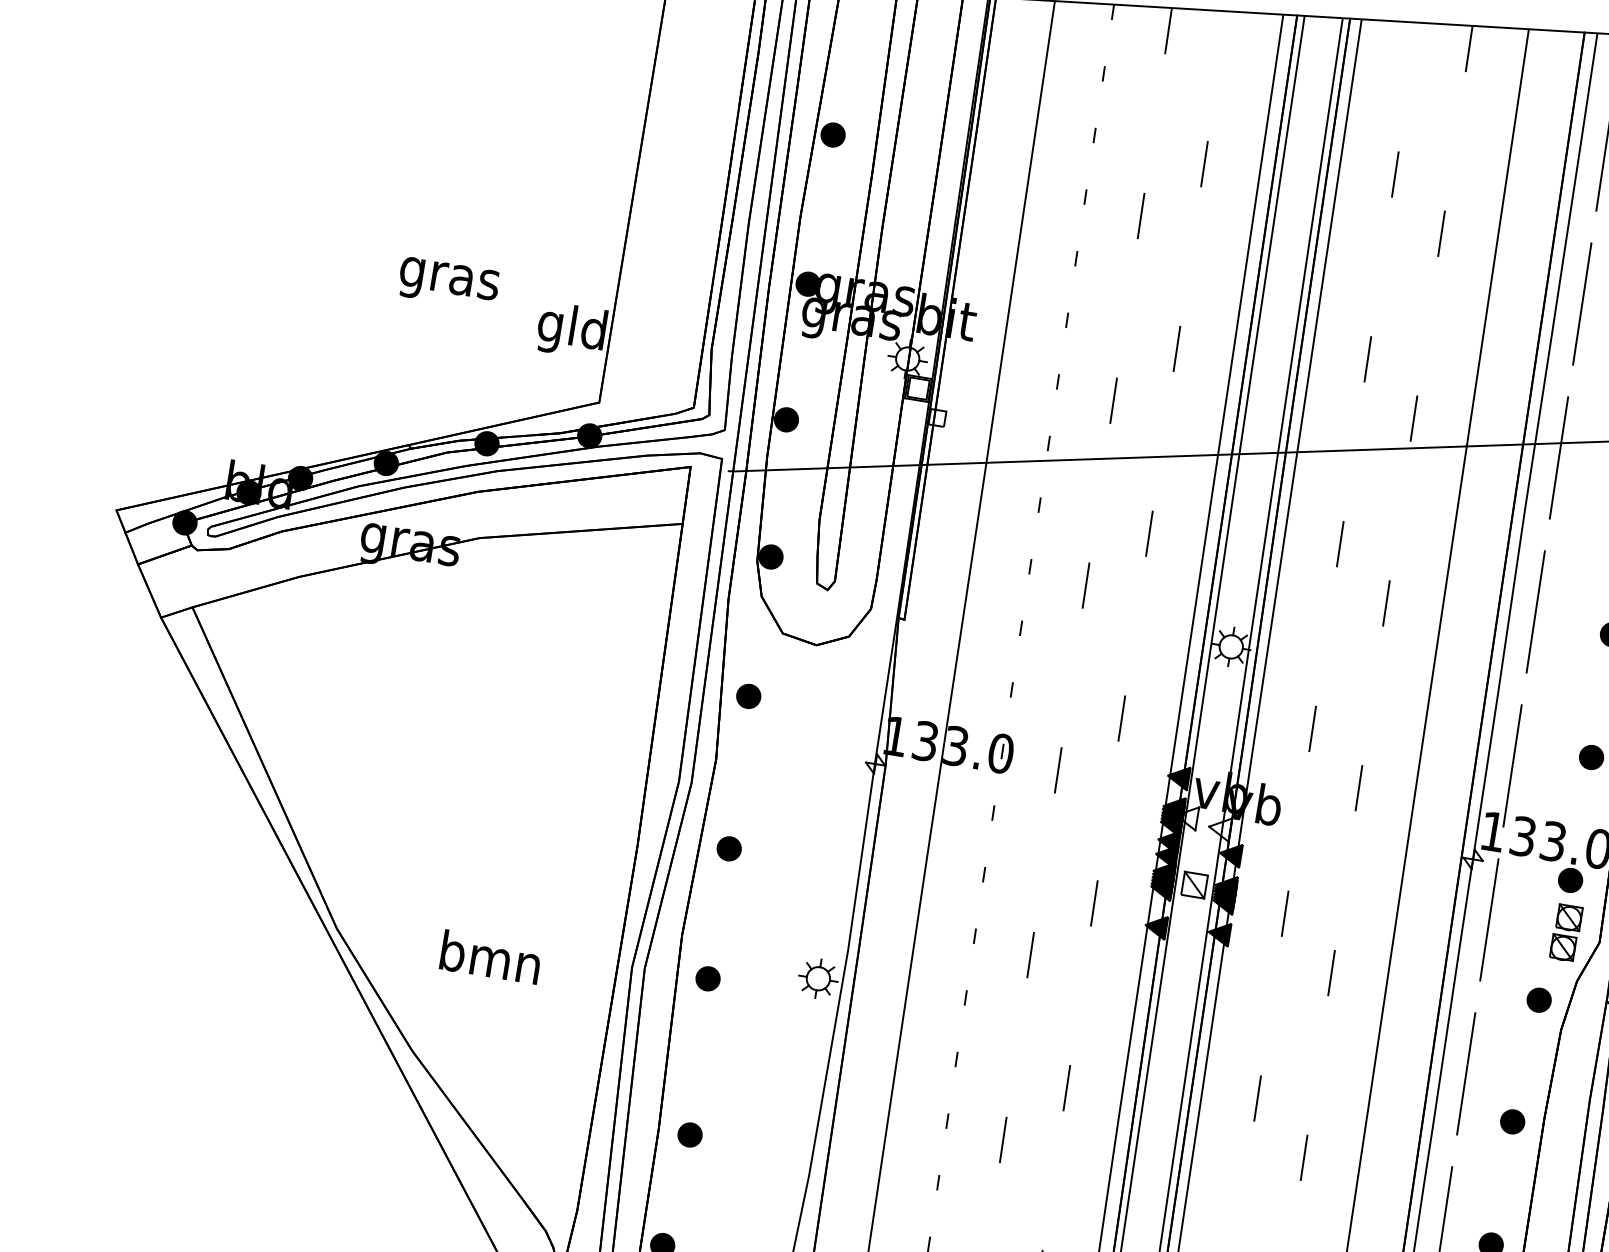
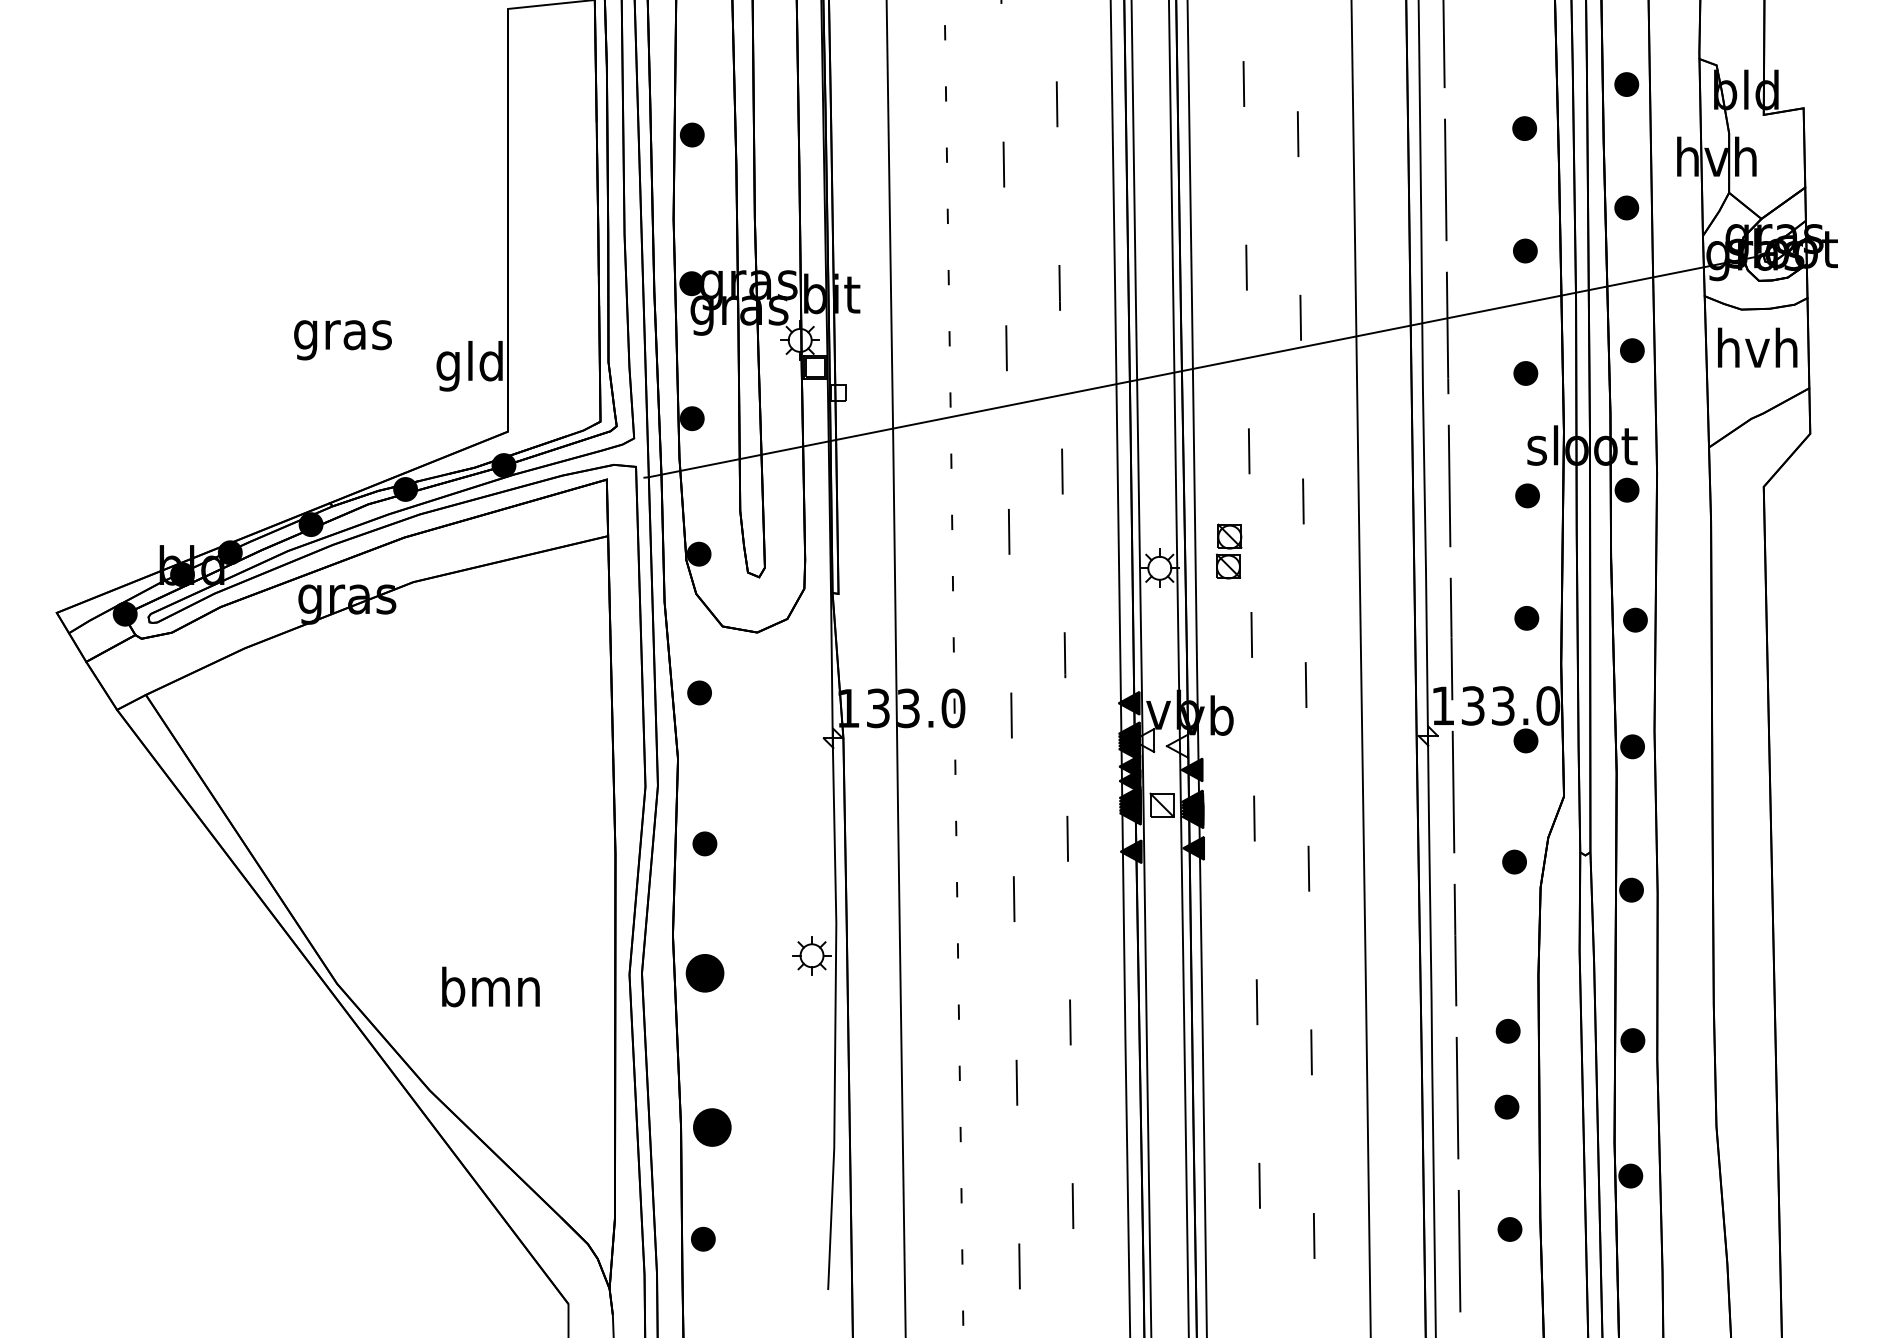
part: (1566, 932) -> (1229, 551), moved
part: (707, 978) -> (704, 973), size x1.6
part: (1511, 1121) -> (1507, 1031), moved
part: (690, 1134) -> (712, 1127), size x1.6

